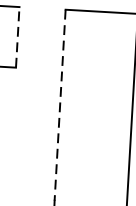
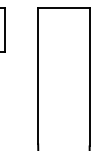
line: (18, 36) -> (5, 29), dashed -> solid
line: (60, 105) -> (38, 76), dashed -> solid

